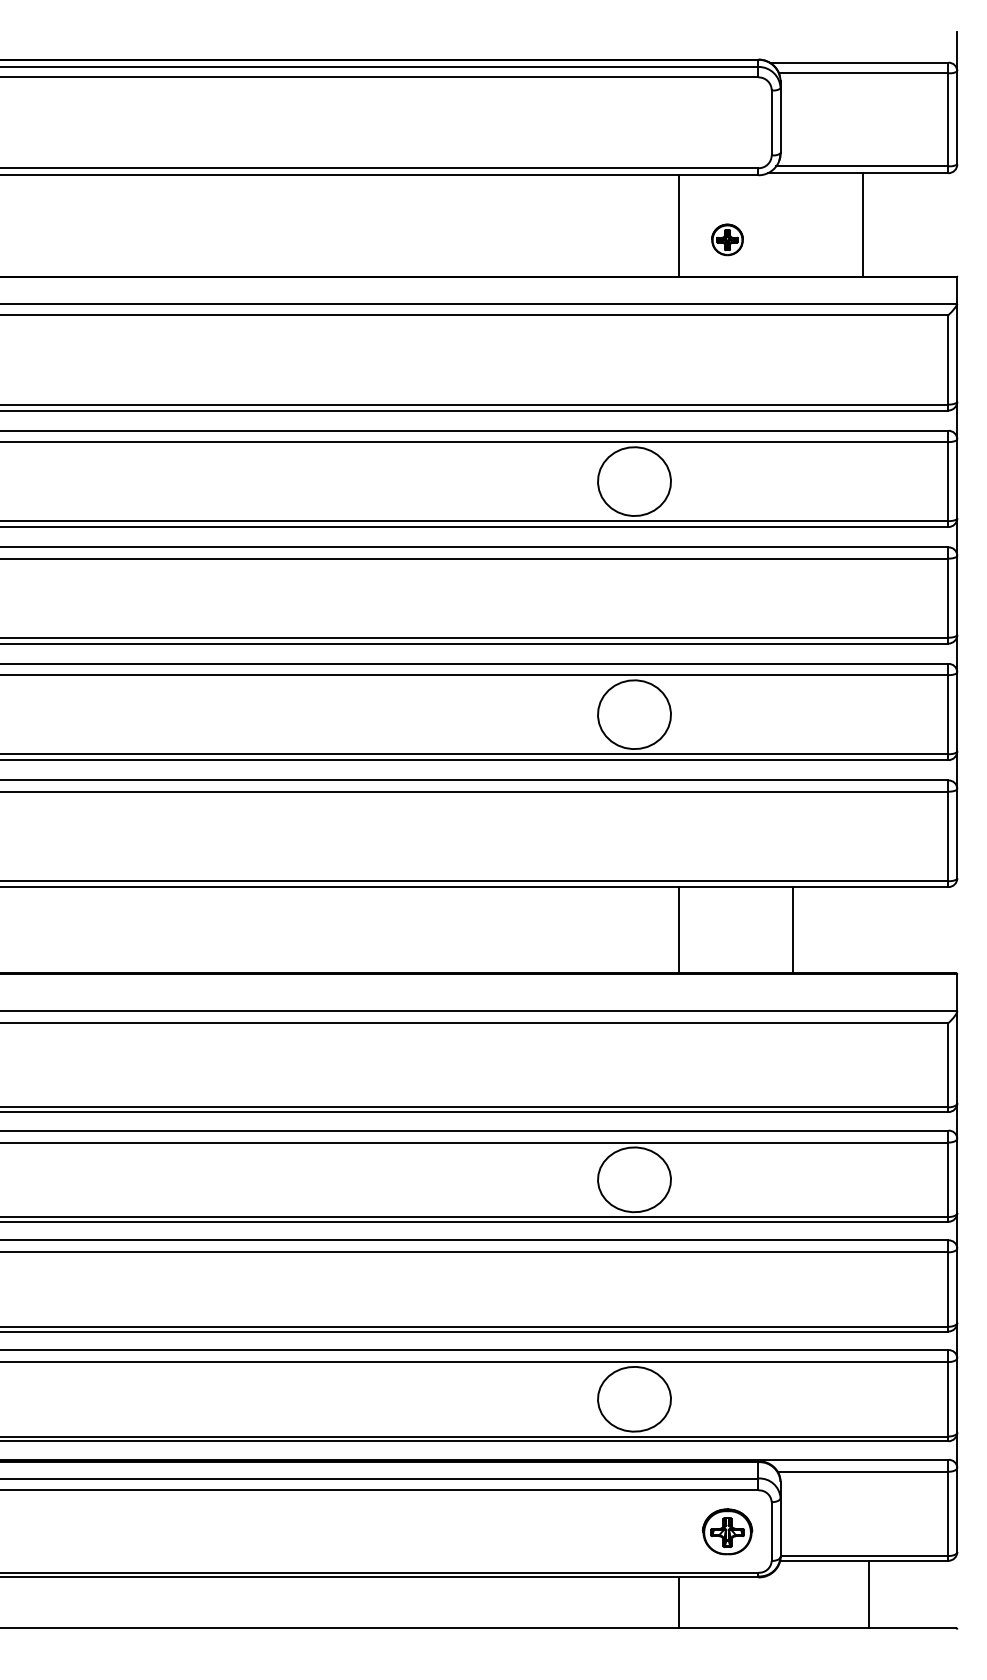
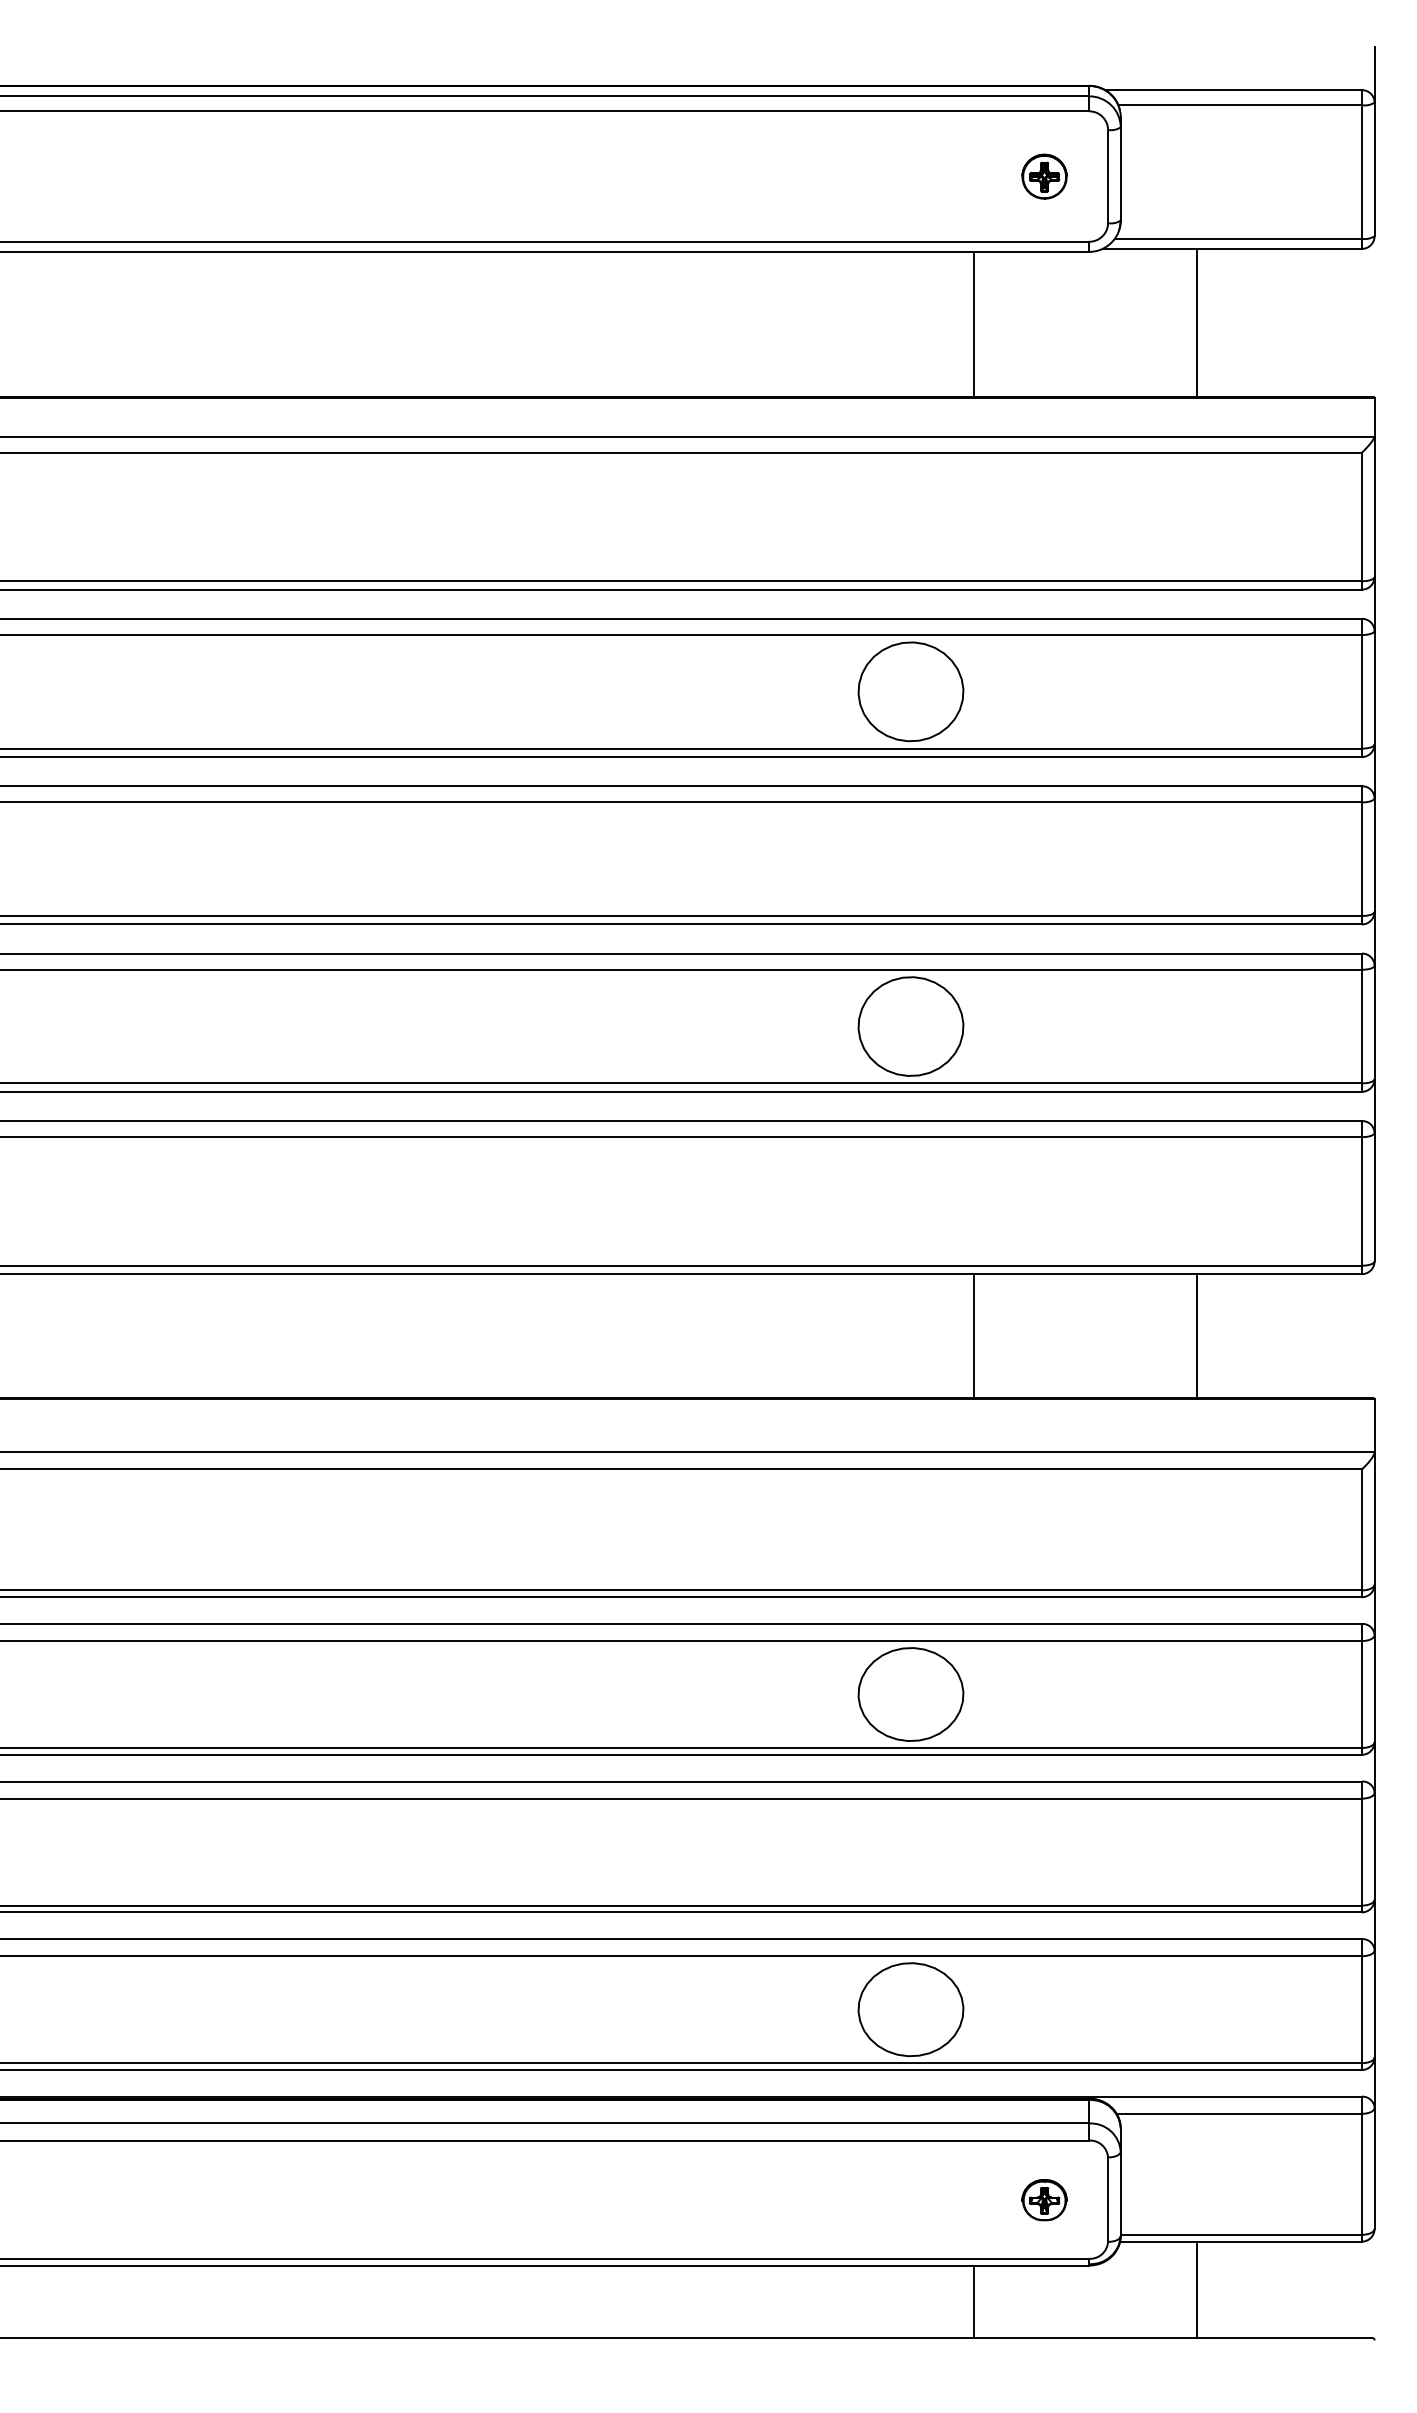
line: (863, 224) -> (1196, 322), moved
part: (727, 239) -> (1044, 176), moved
line: (793, 930) -> (1196, 1336), moved
part: (727, 1531) -> (1044, 2199), size x0.62
line: (869, 1593) -> (1196, 2288), moved

